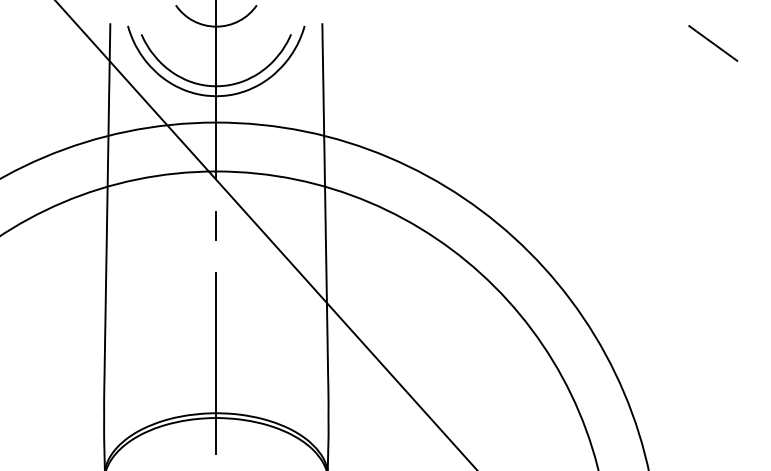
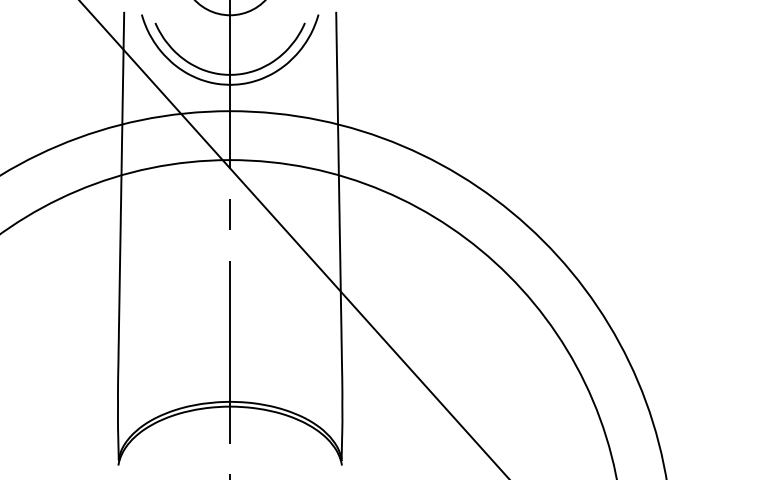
line: (713, 42) -> (727, 31), removed

